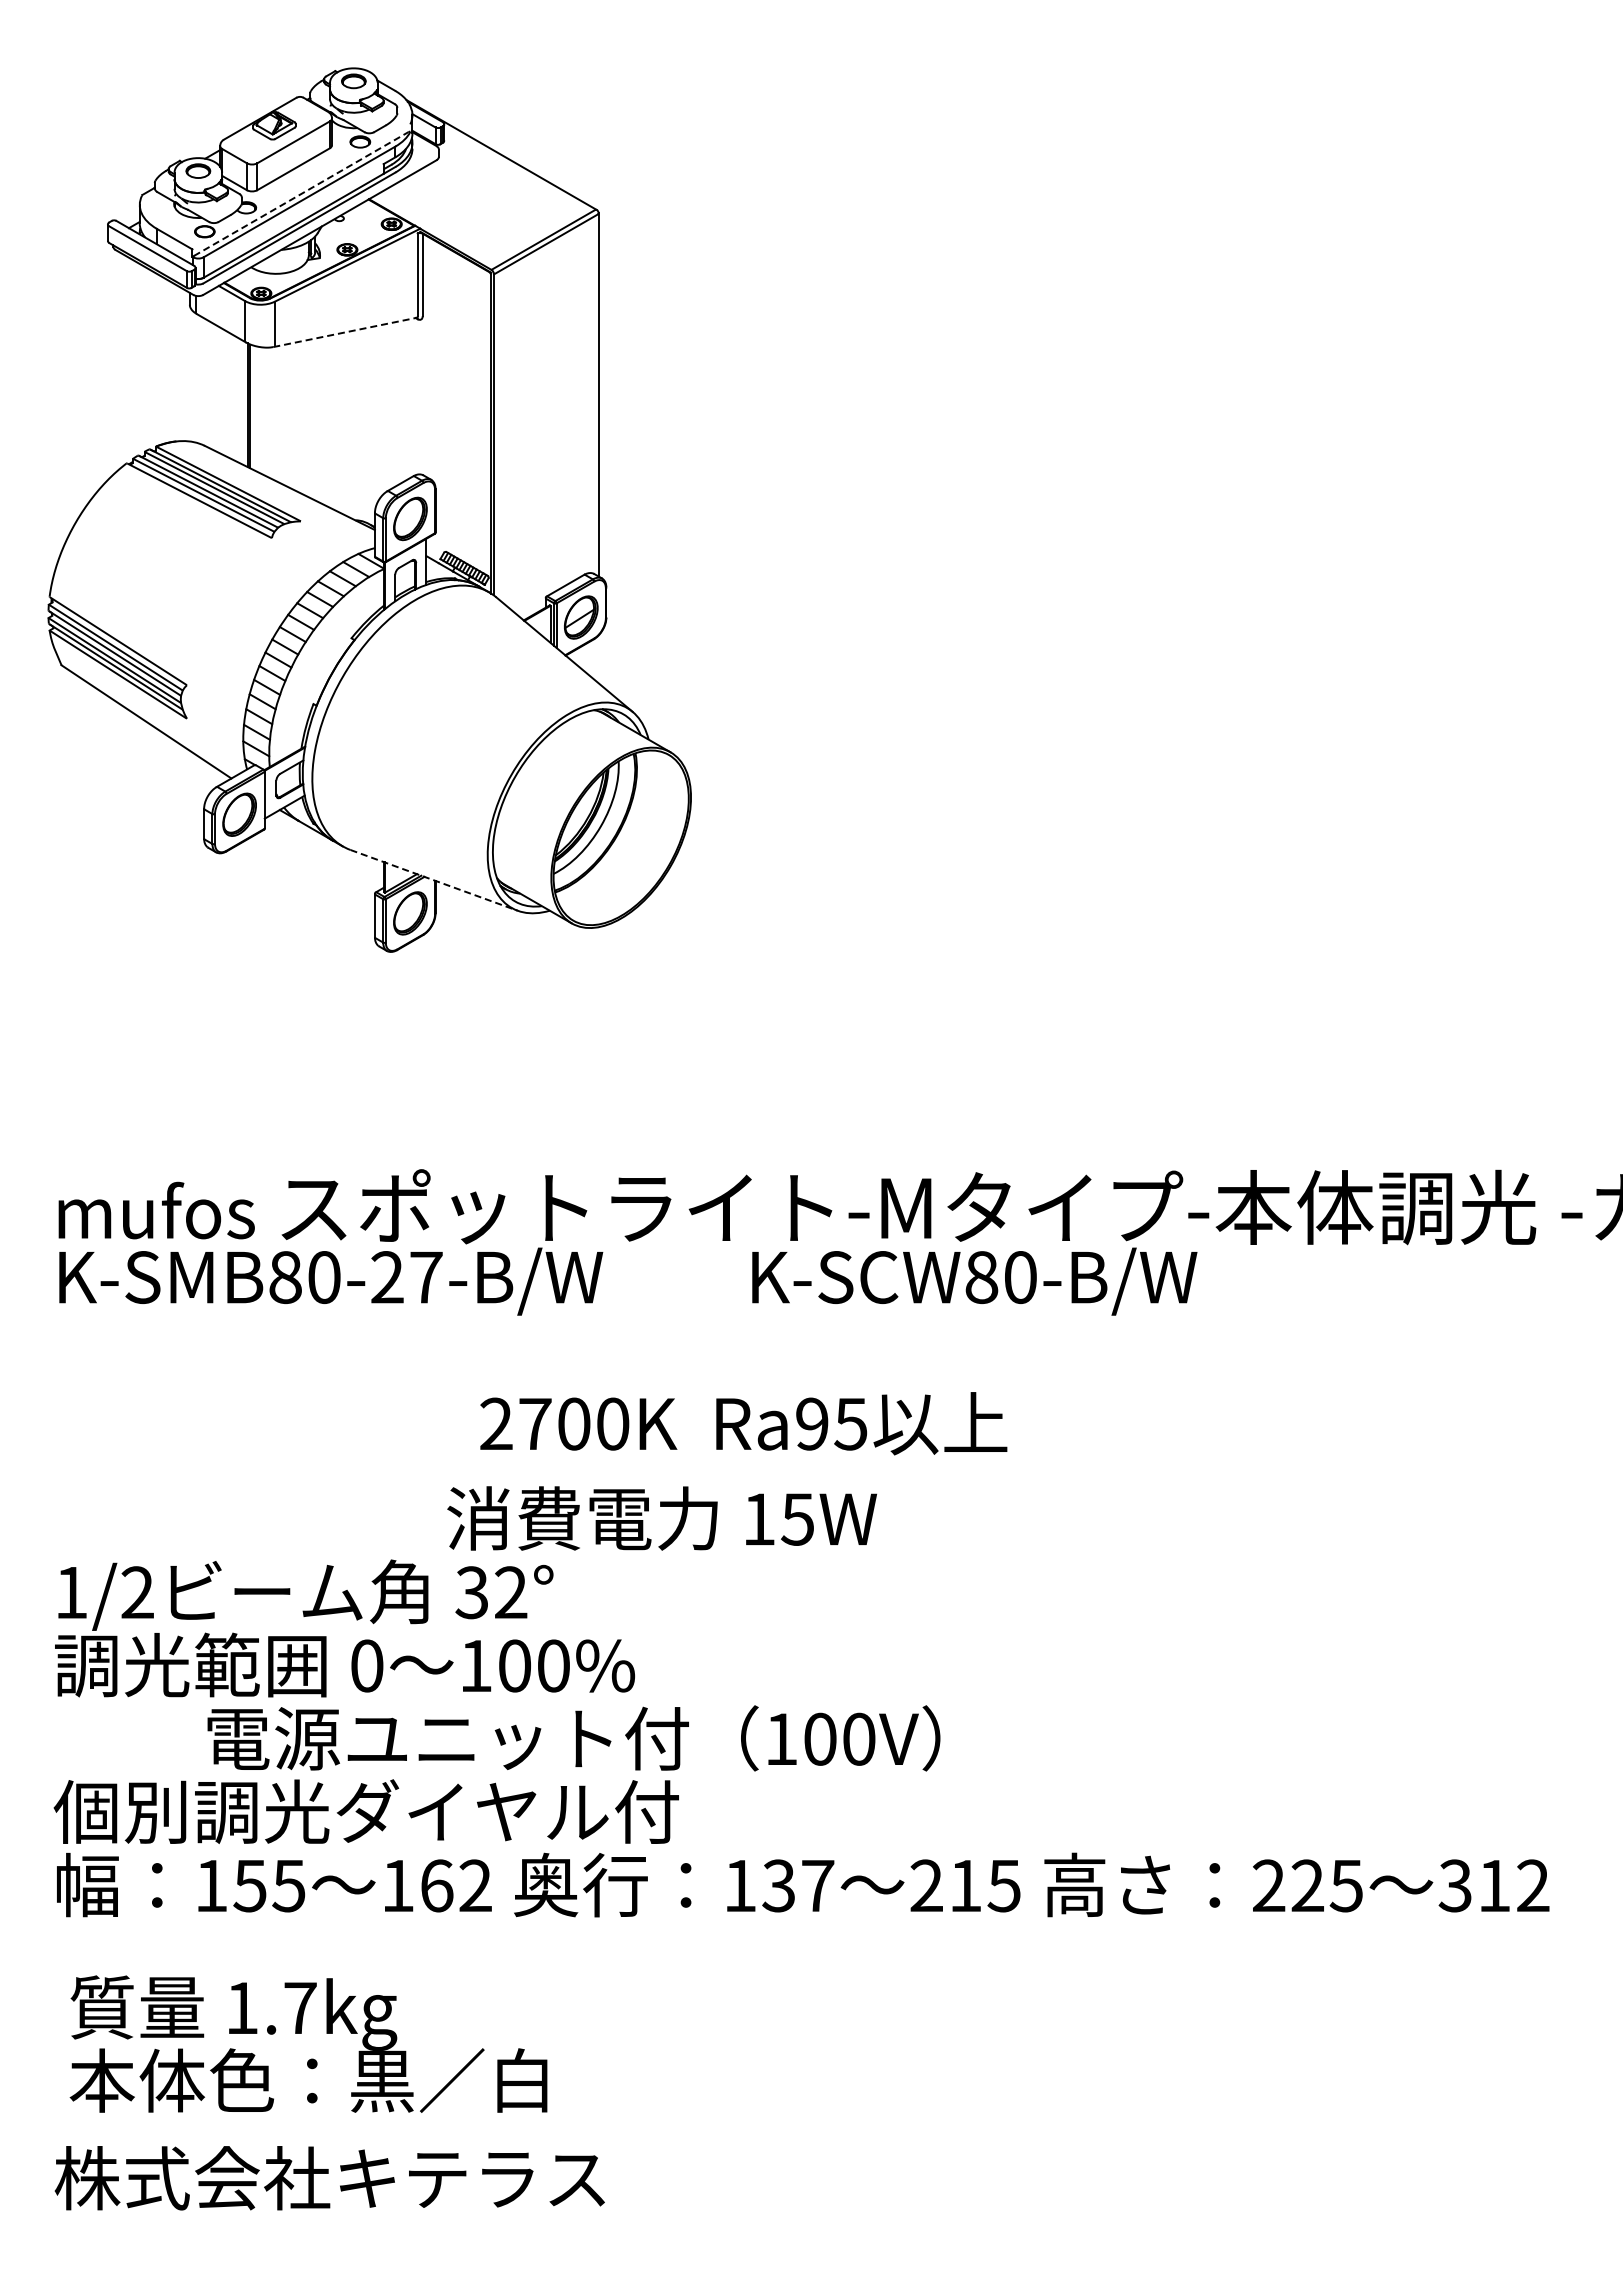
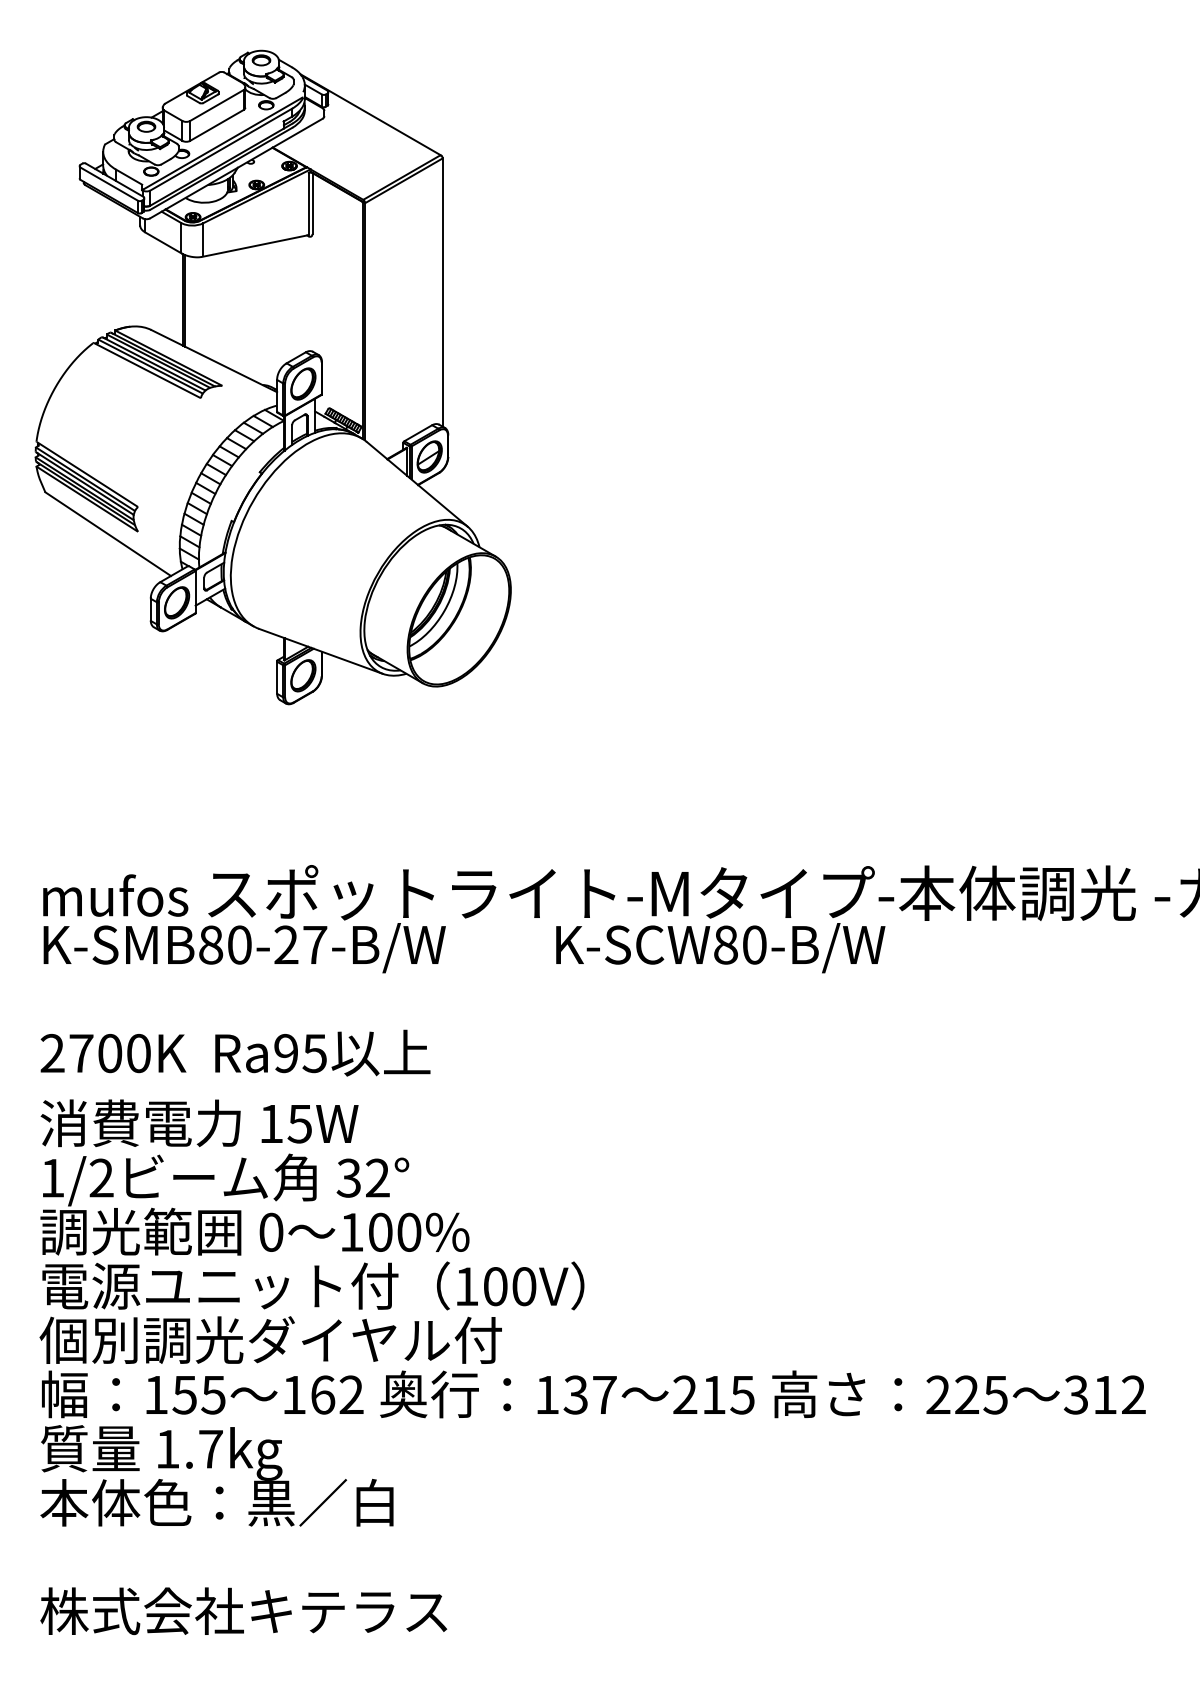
line: (301, 194) -> (222, 144), dashed -> solid
line: (345, 332) -> (255, 246), dashed -> solid
line: (434, 880) -> (321, 651), dashed -> solid
text: (743, 1423) -> (235, 1053), moved
text: (661, 1518) -> (199, 1123), moved
text: (573, 1738) -> (313, 1286), moved
text: (308, 2043) -> (216, 1475), moved

